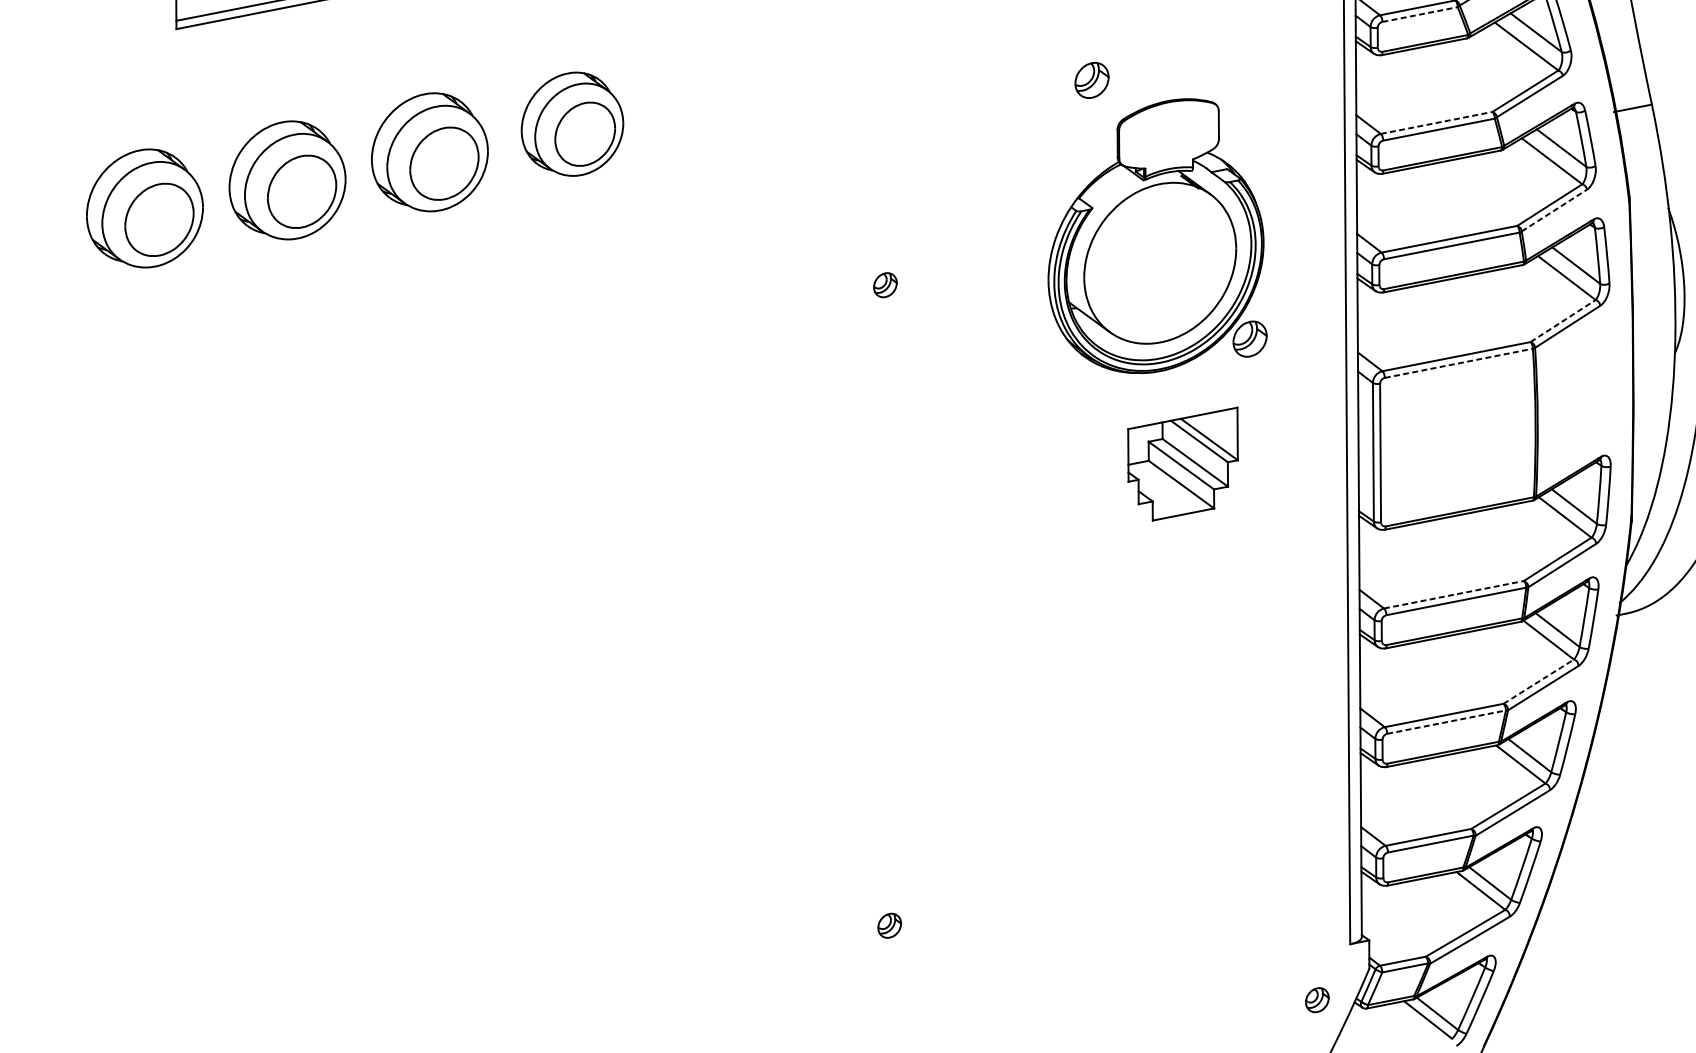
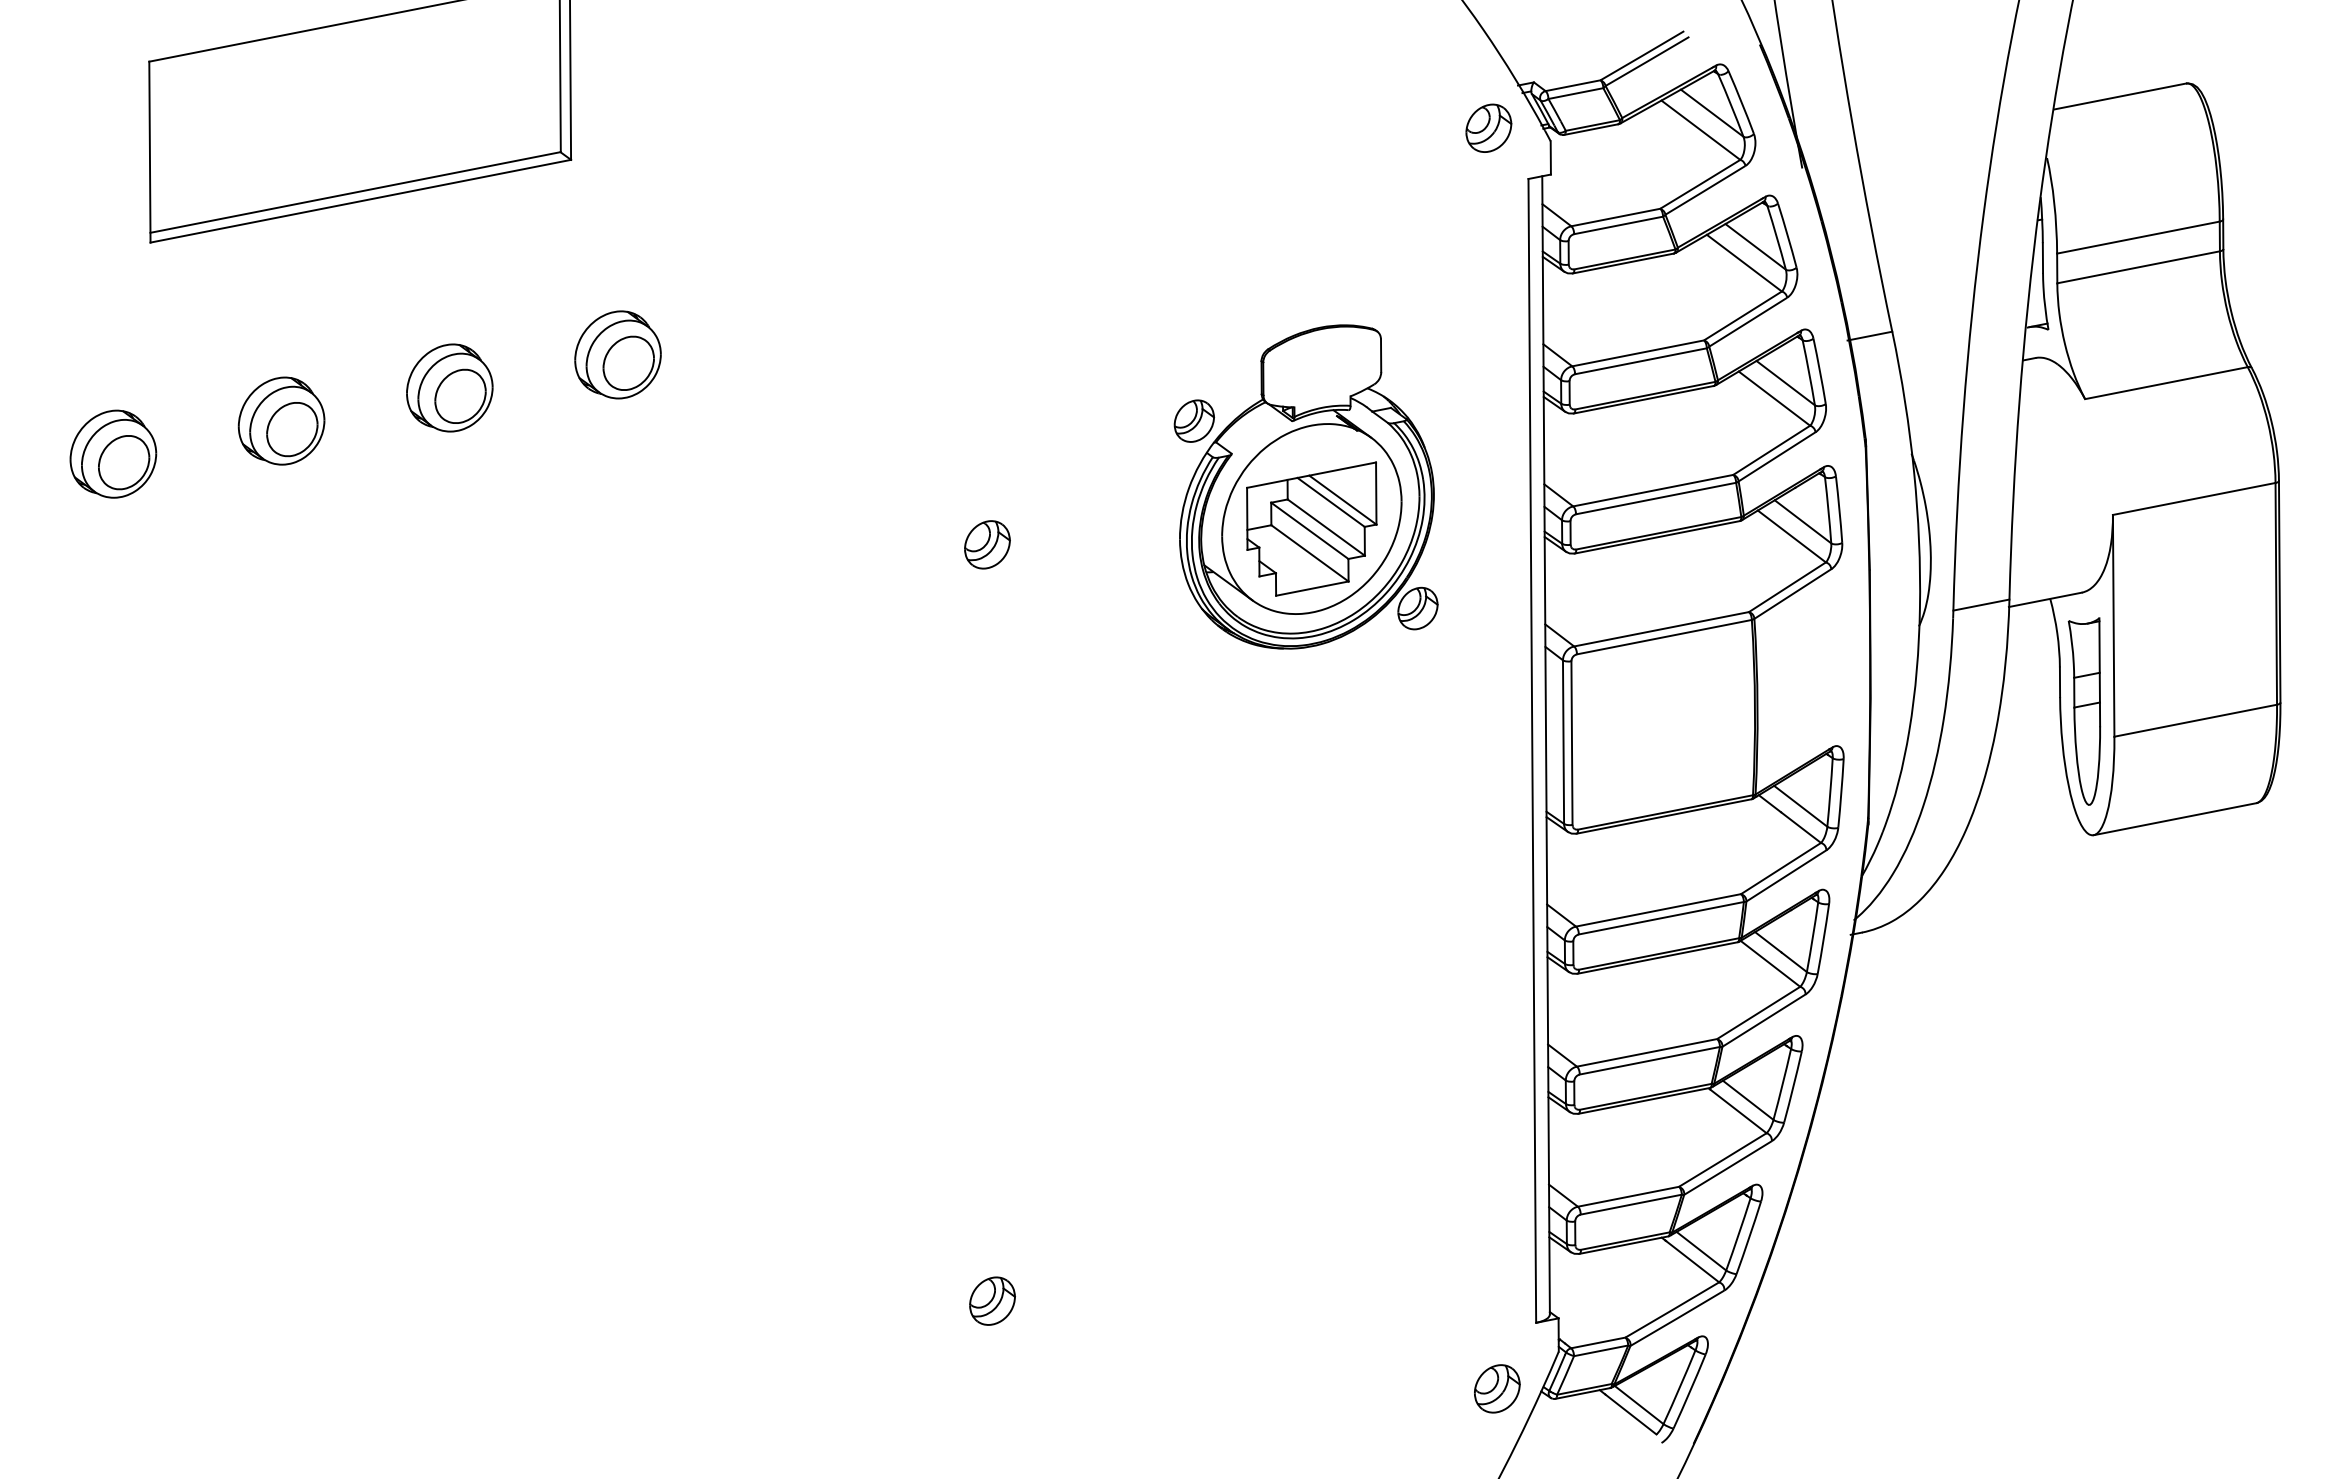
line: (1420, 14) -> (1619, 225), dashed -> solid
part: (1091, 79) -> (1193, 420), moved
part: (572, 123) -> (617, 354), size x0.71
line: (1436, 123) -> (1638, 353), dashed -> solid
part: (429, 151) -> (449, 387), size x0.62
part: (287, 179) -> (281, 420), size x0.62
part: (145, 207) -> (113, 453), size x0.62
line: (1554, 210) -> (1777, 456), dashed -> solid
part: (885, 284) -> (987, 544), size x1.67
line: (1563, 321) -> (1787, 587), dashed -> solid
line: (1458, 363) -> (1664, 637), dashed -> solid
part: (1182, 463) -> (1311, 528), moved
line: (1454, 594) -> (1659, 910), dashed -> solid
arc: (1538, 681) -> (1758, 1012), dashed -> solid
line: (1447, 721) -> (1650, 1060), dashed -> solid
part: (889, 925) -> (992, 1300), size x1.67
part: (1317, 999) -> (1497, 1388), size x1.67

